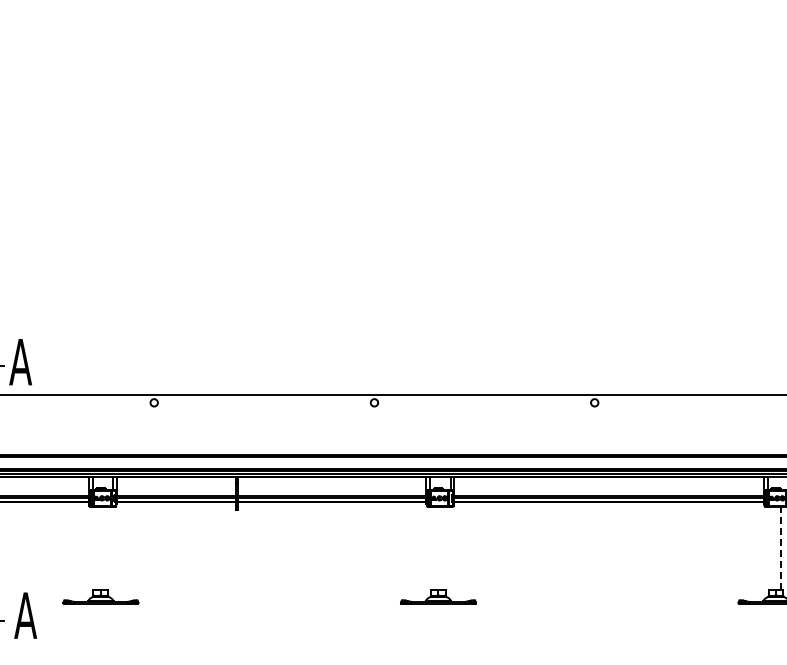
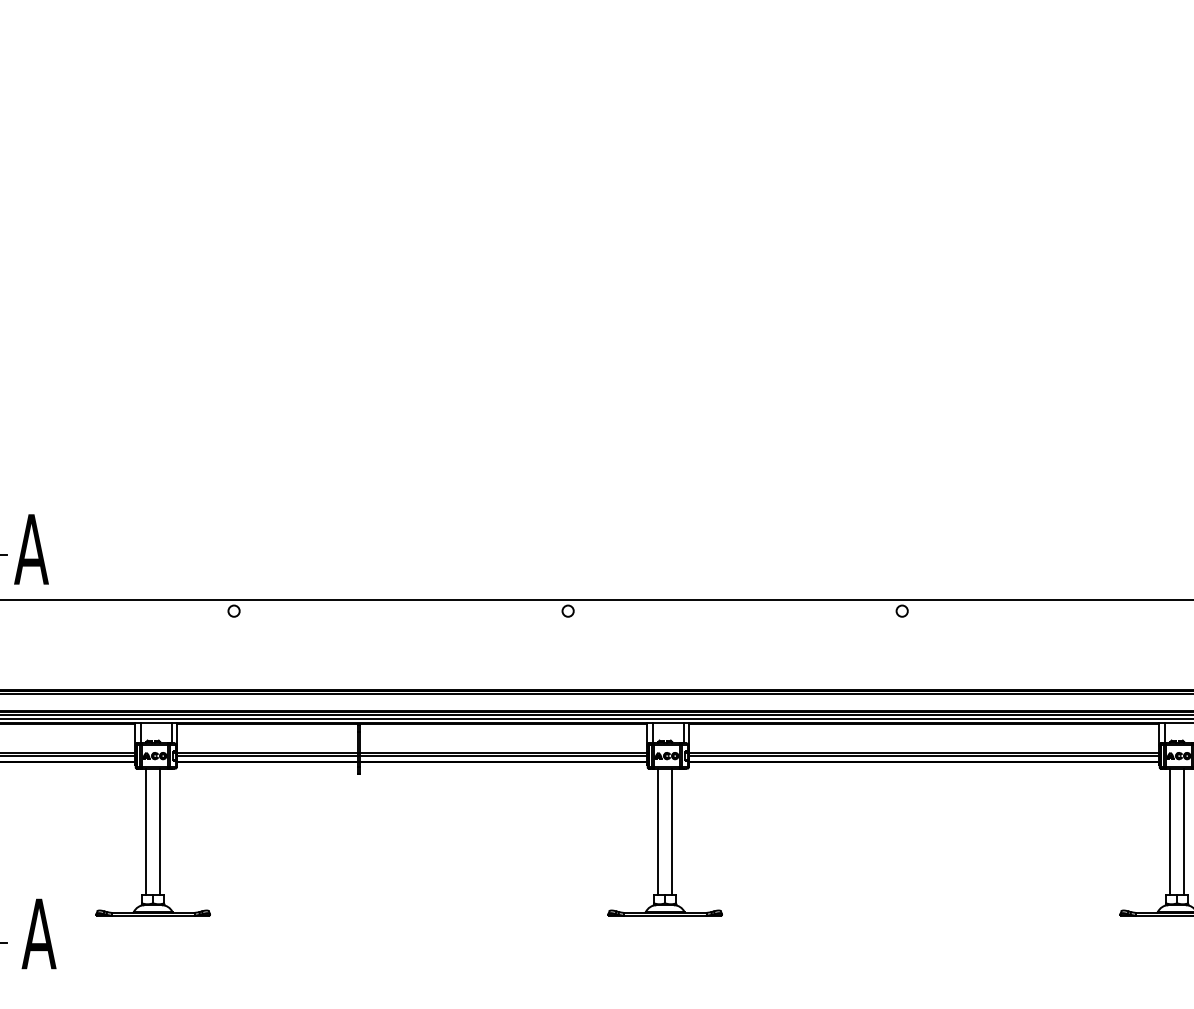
line: (96, 548) -> (146, 832), added
line: (105, 548) -> (160, 832), added
line: (433, 548) -> (657, 832), added
line: (443, 548) -> (672, 832), added
line: (771, 548) -> (1170, 832), added
line: (780, 548) -> (1183, 832), dashed -> solid

